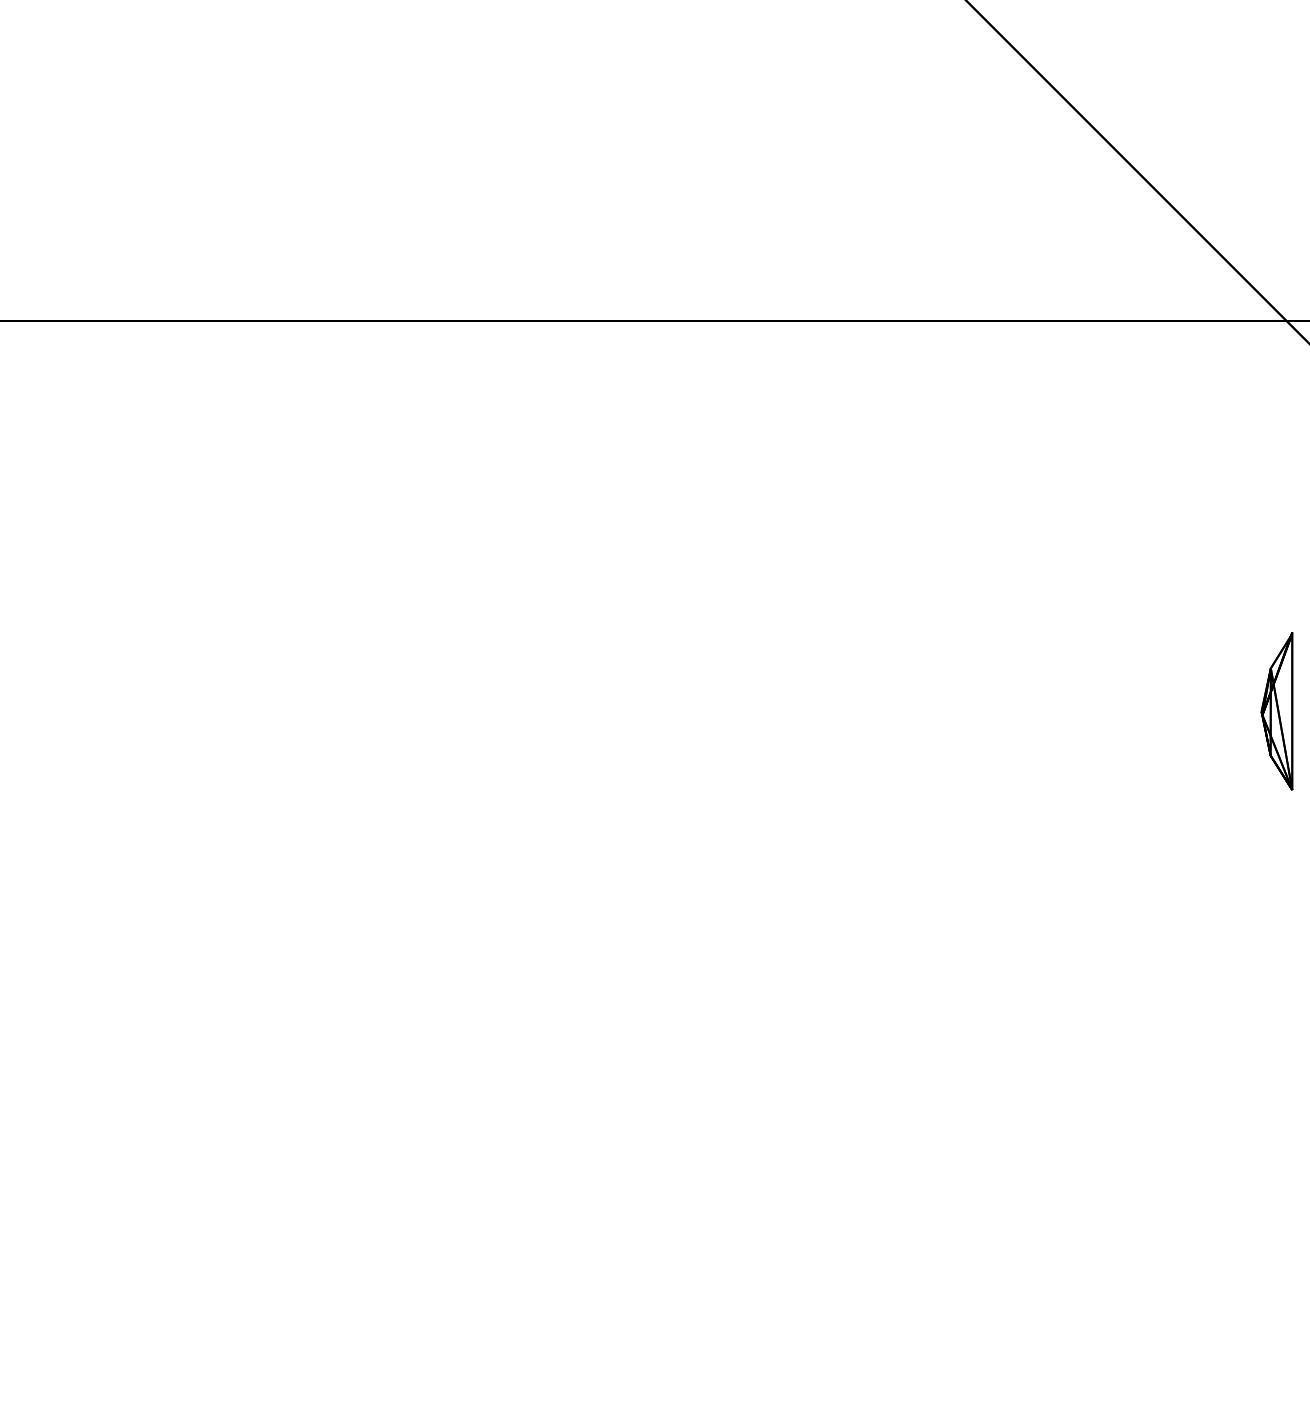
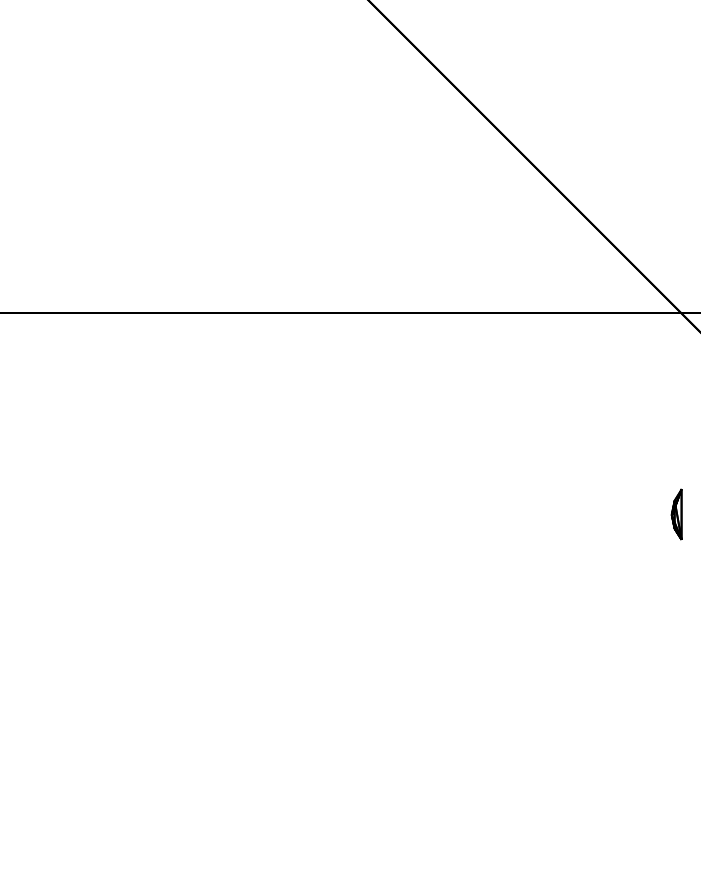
part: (1276, 711) -> (676, 514), size x0.62

